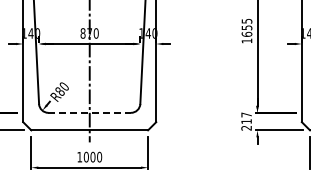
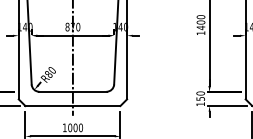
text: (246, 27) -> (200, 22), 1655 -> 1400
line: (90, 112) -> (73, 91), dashed -> solid
text: (246, 121) -> (200, 98), 217 -> 150

